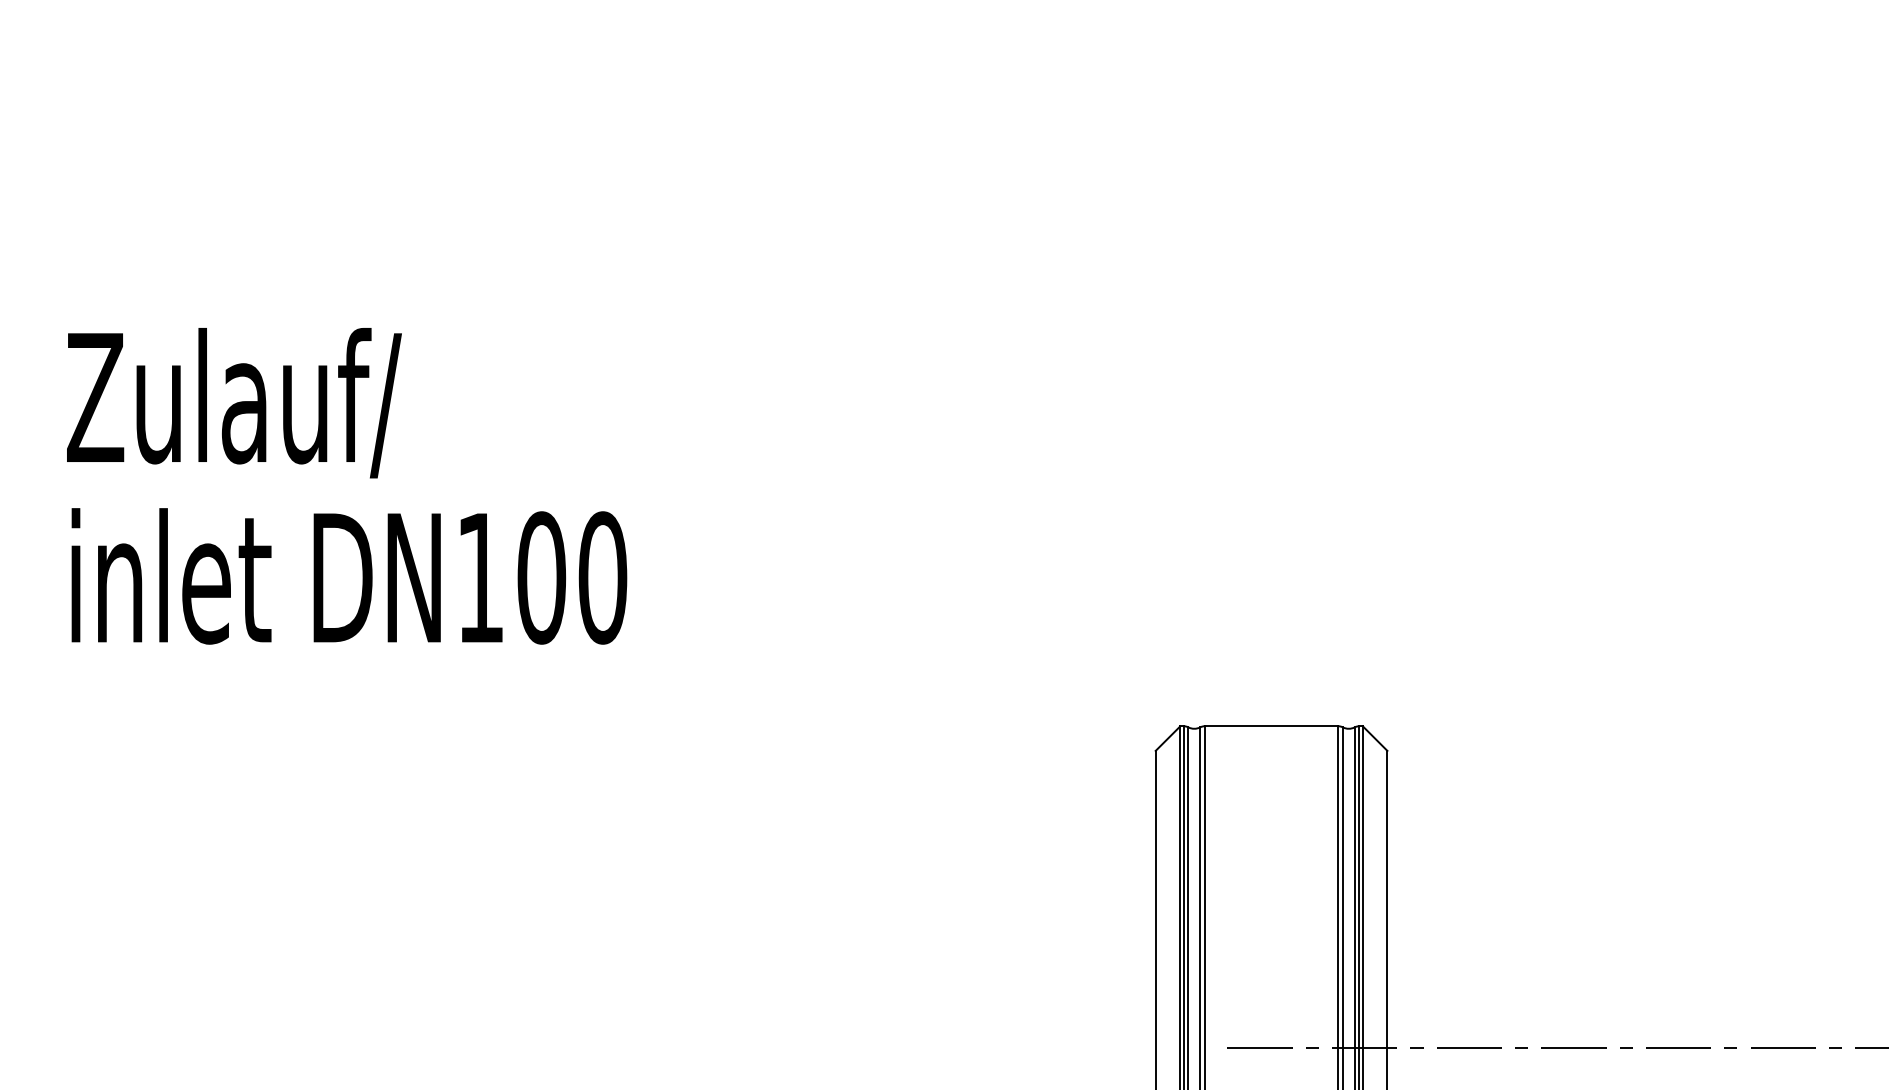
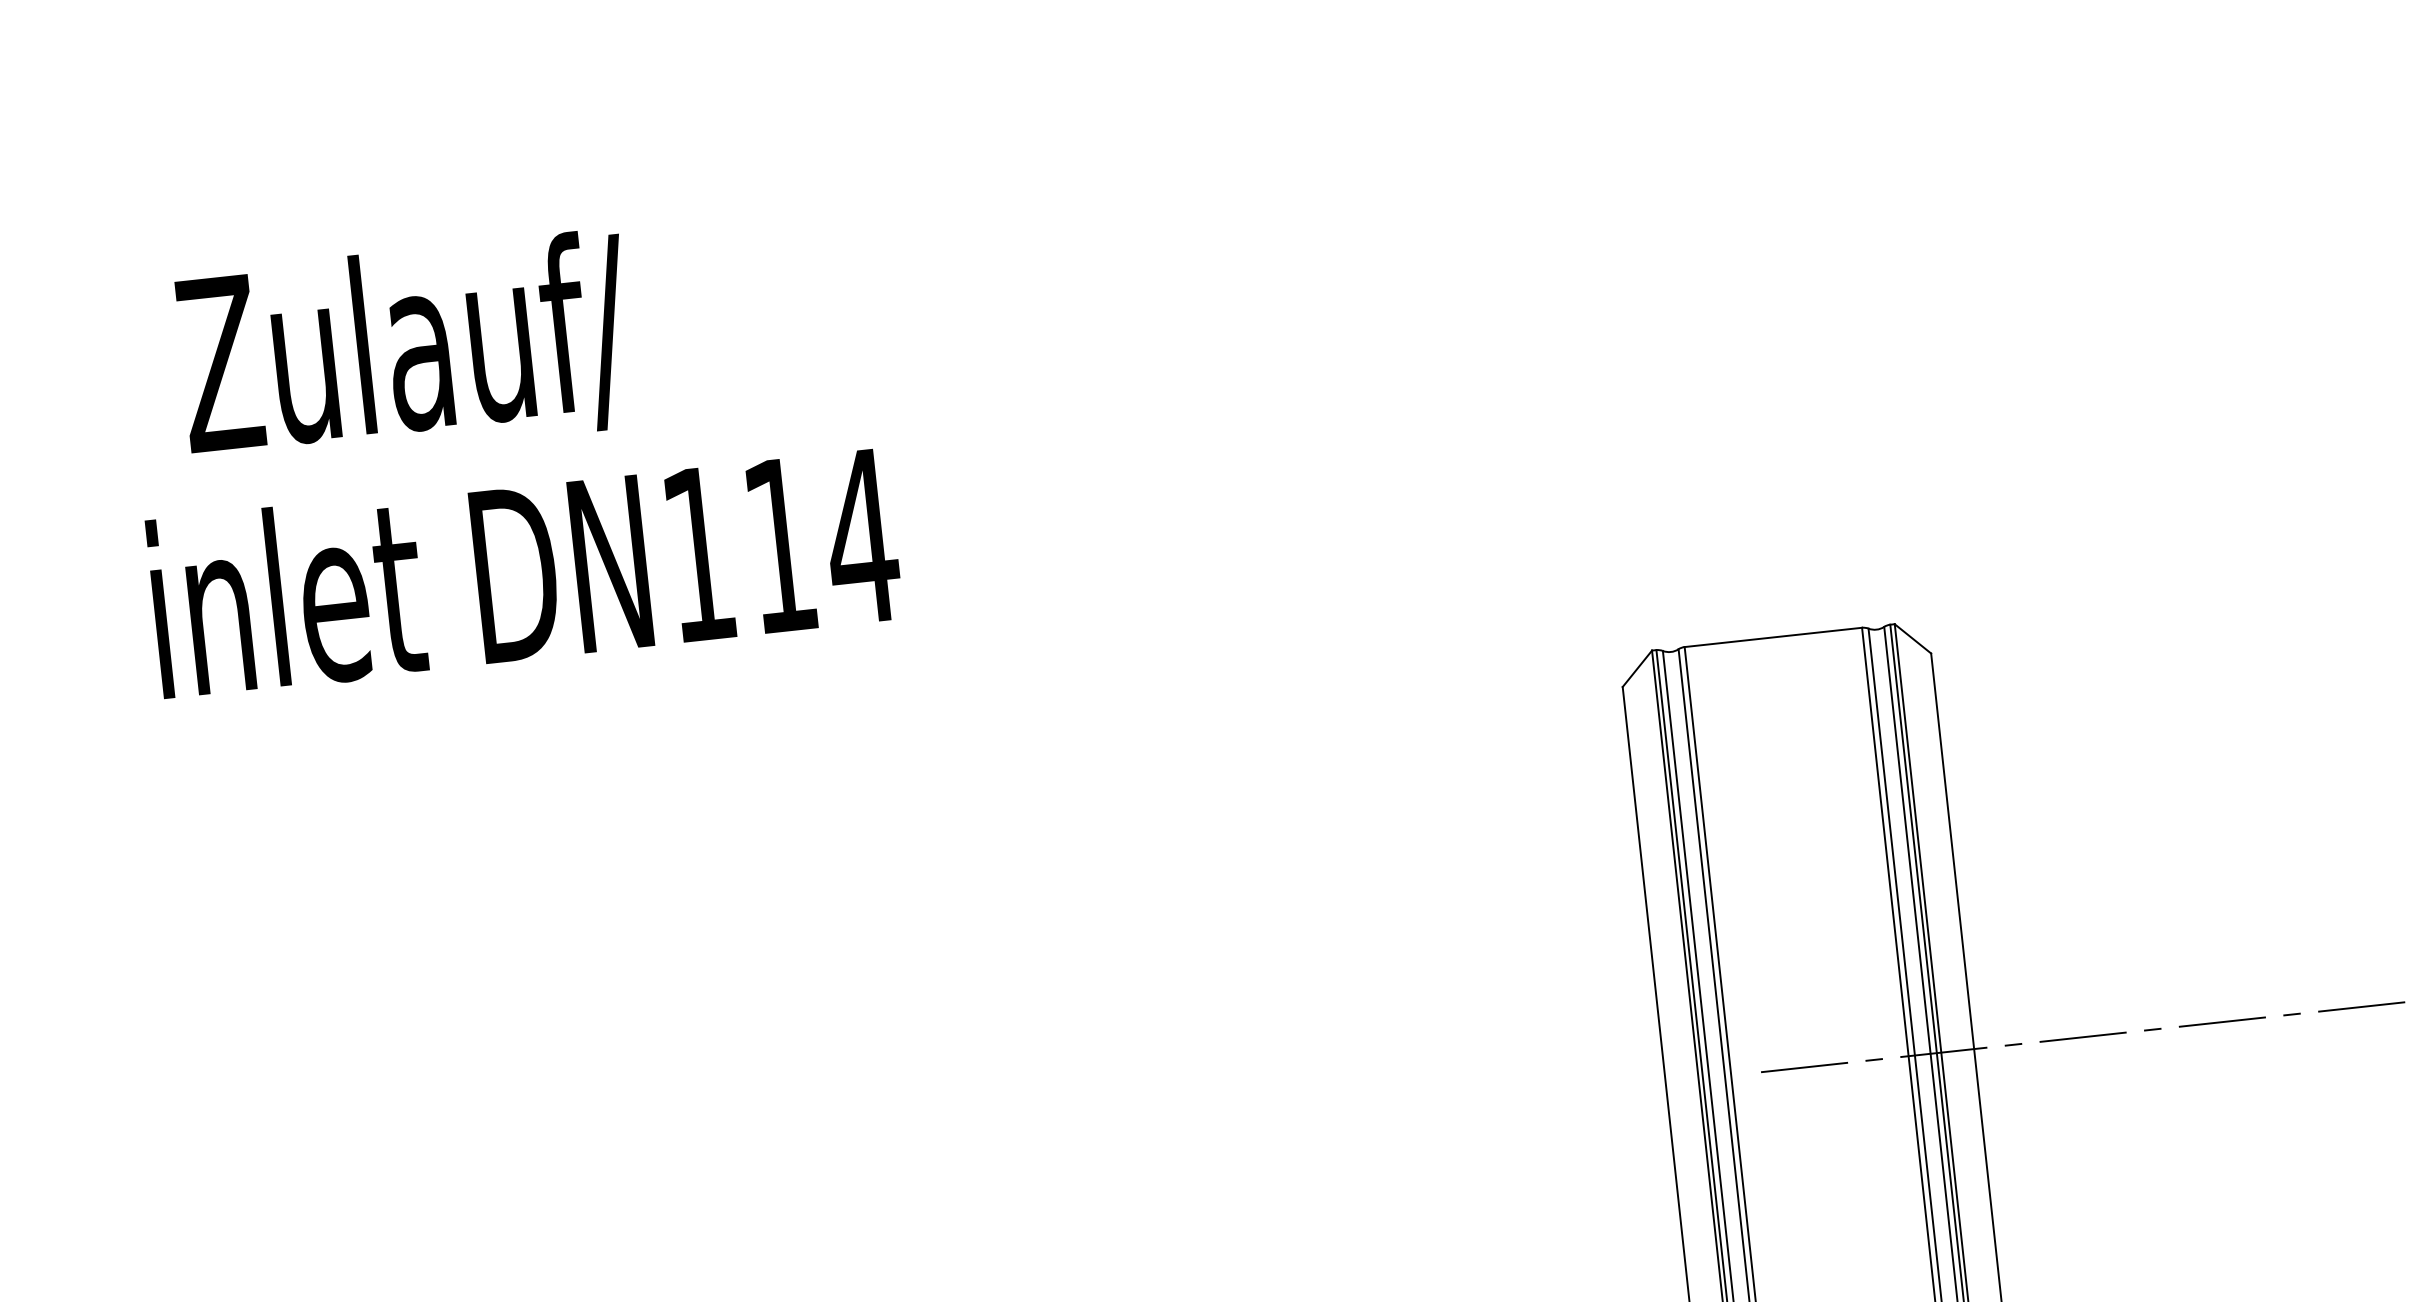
text: (234, 403) -> (406, 351), moved
text: (572, 577) -> (821, 540), DN100 -> DN114

